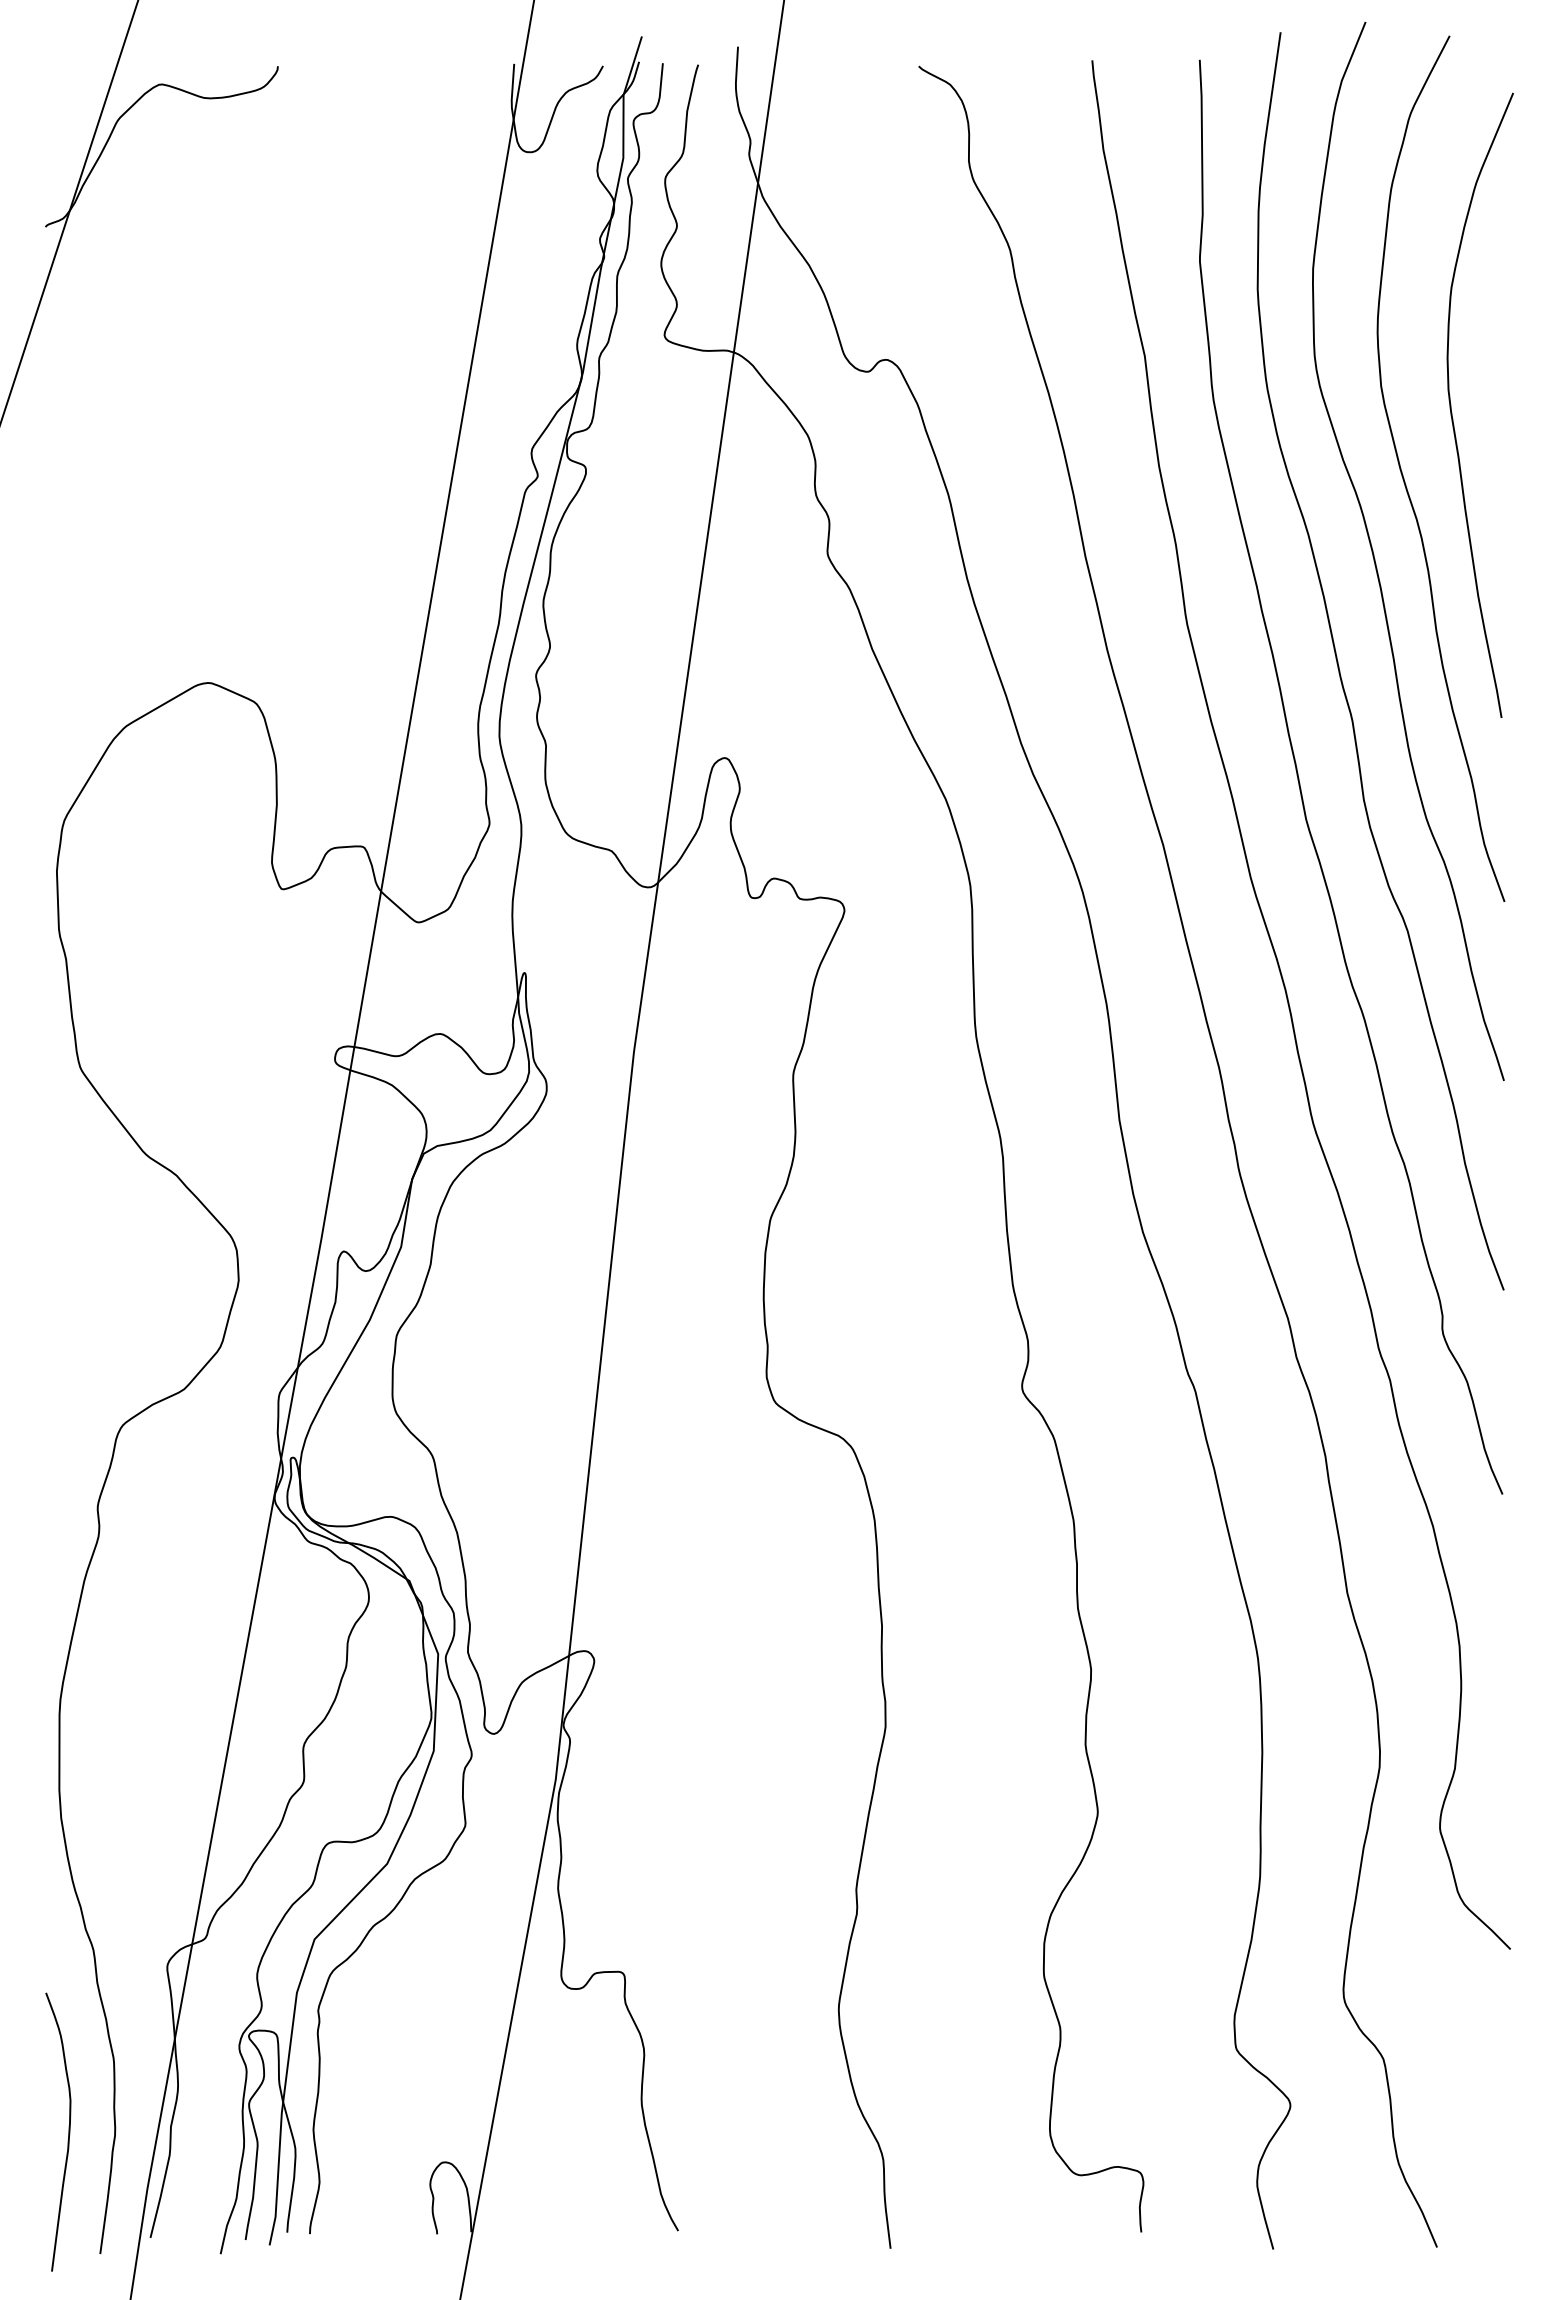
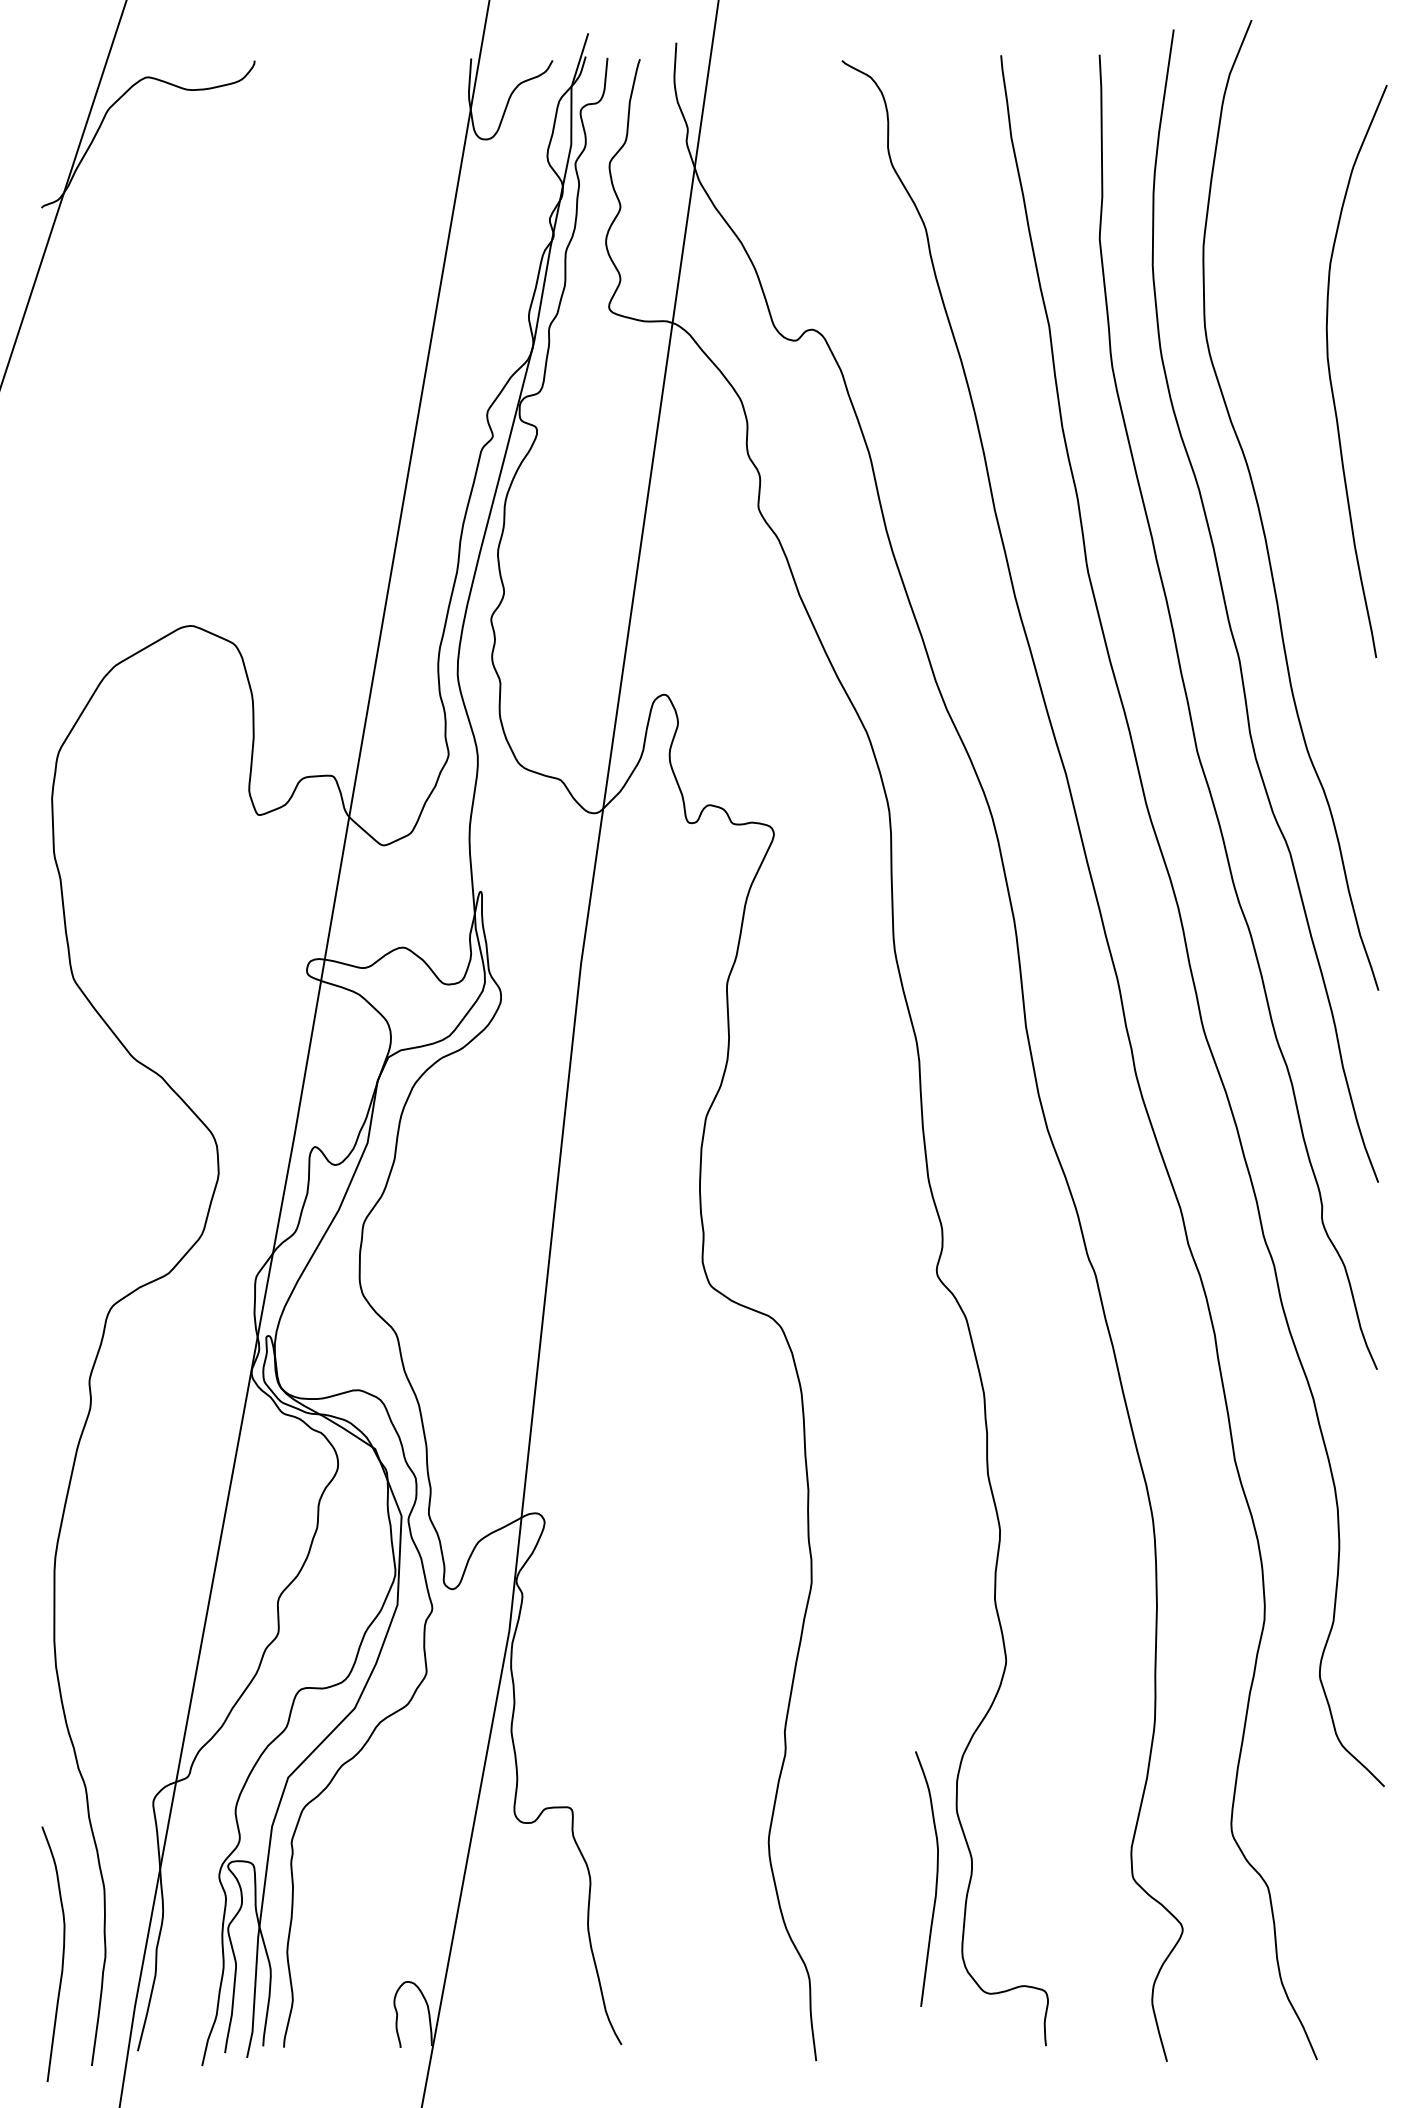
curve: (1405, 481) -> (1288, 441), removed
curve: (1021, 2049) -> (936, 1878), added

